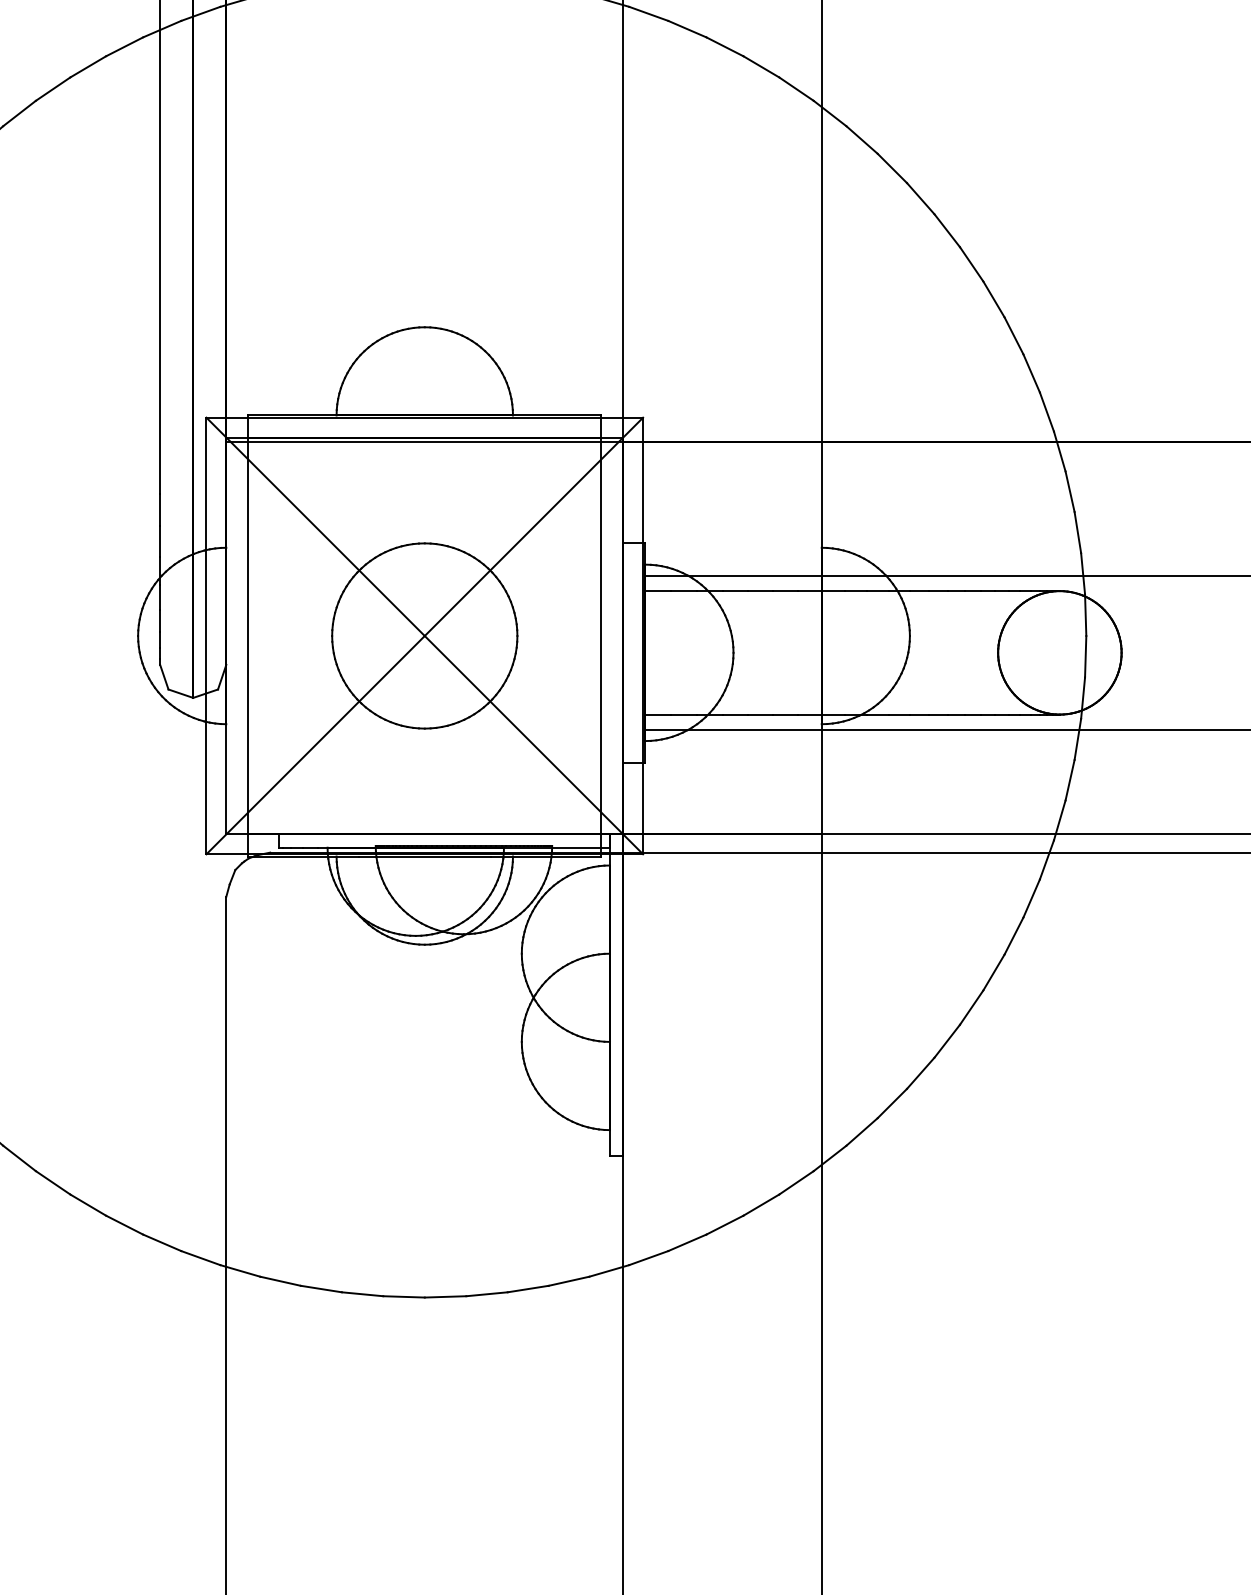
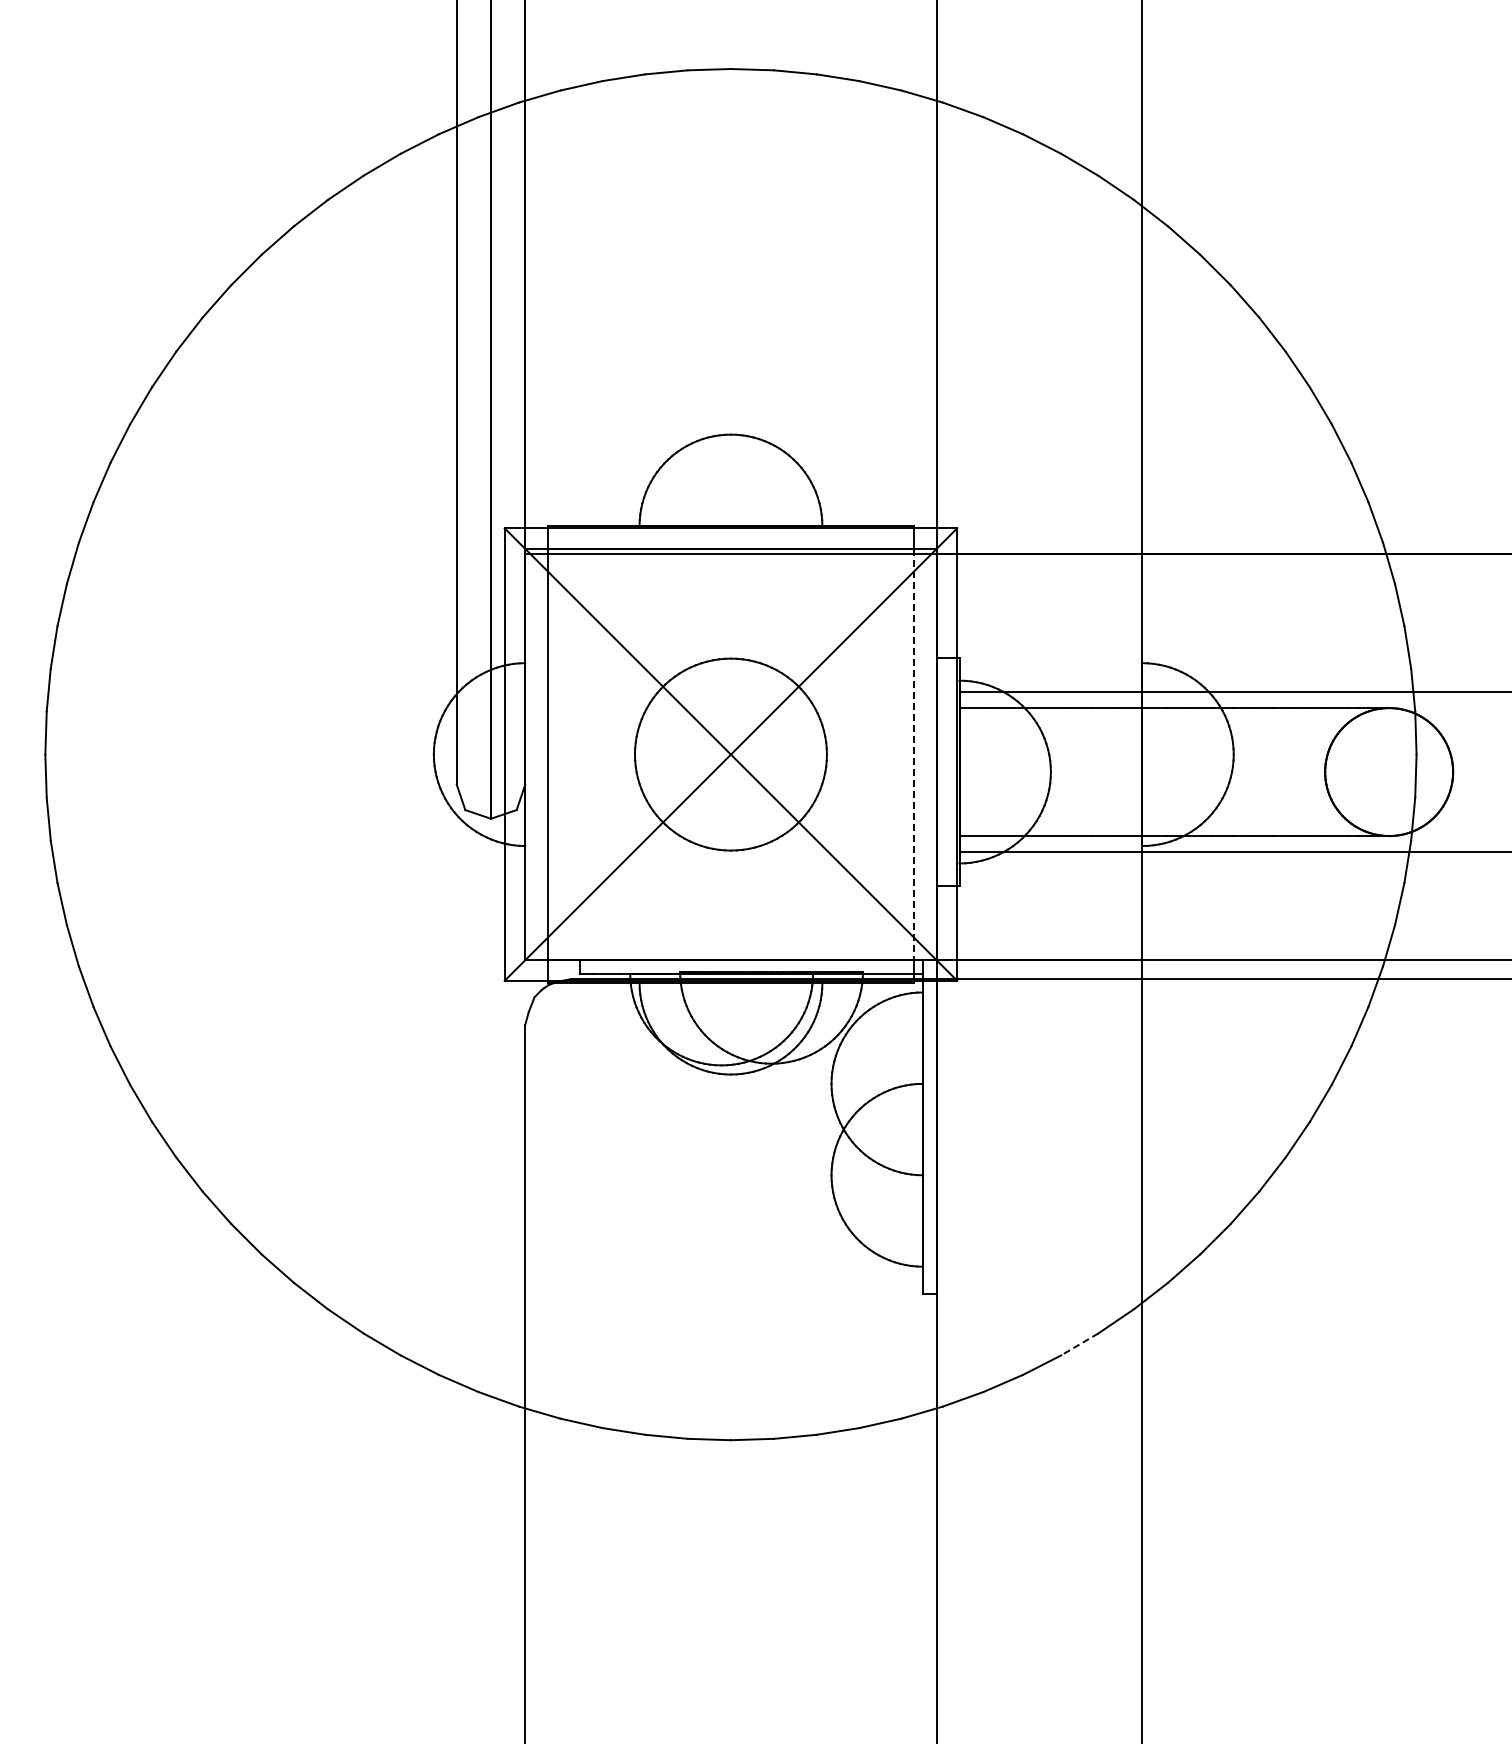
line: (600, 635) -> (913, 754), solid -> dashed
line: (761, 1205) -> (1079, 1344), solid -> dashed

